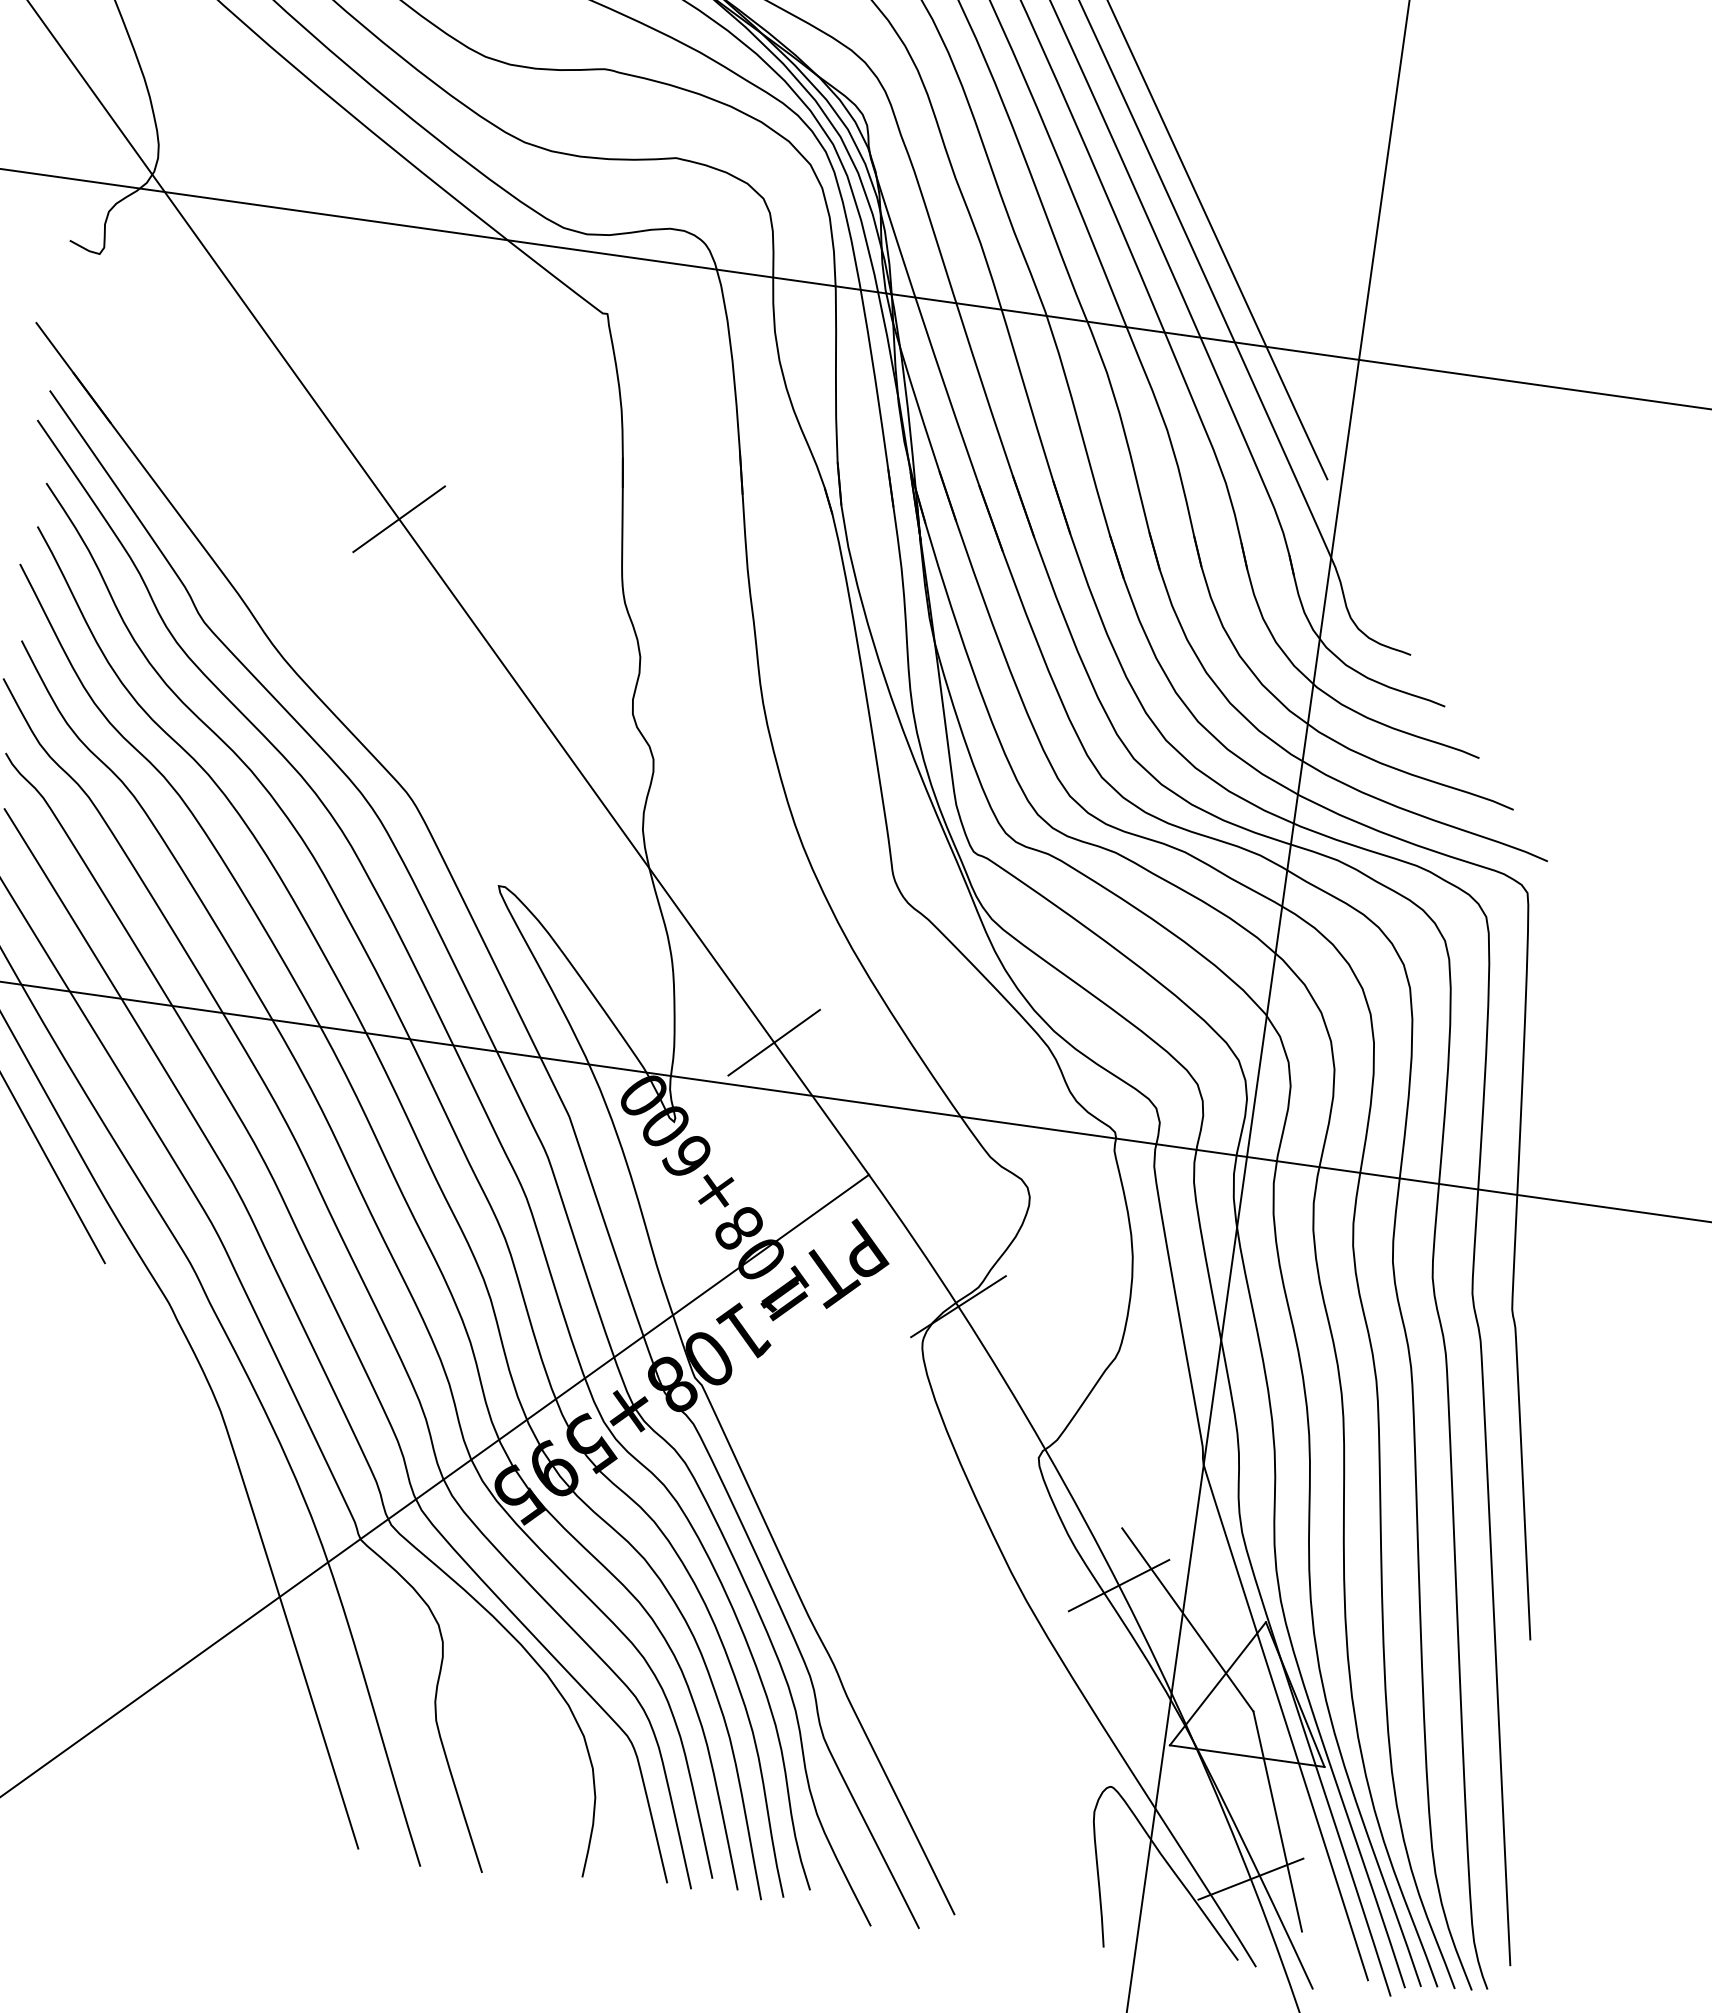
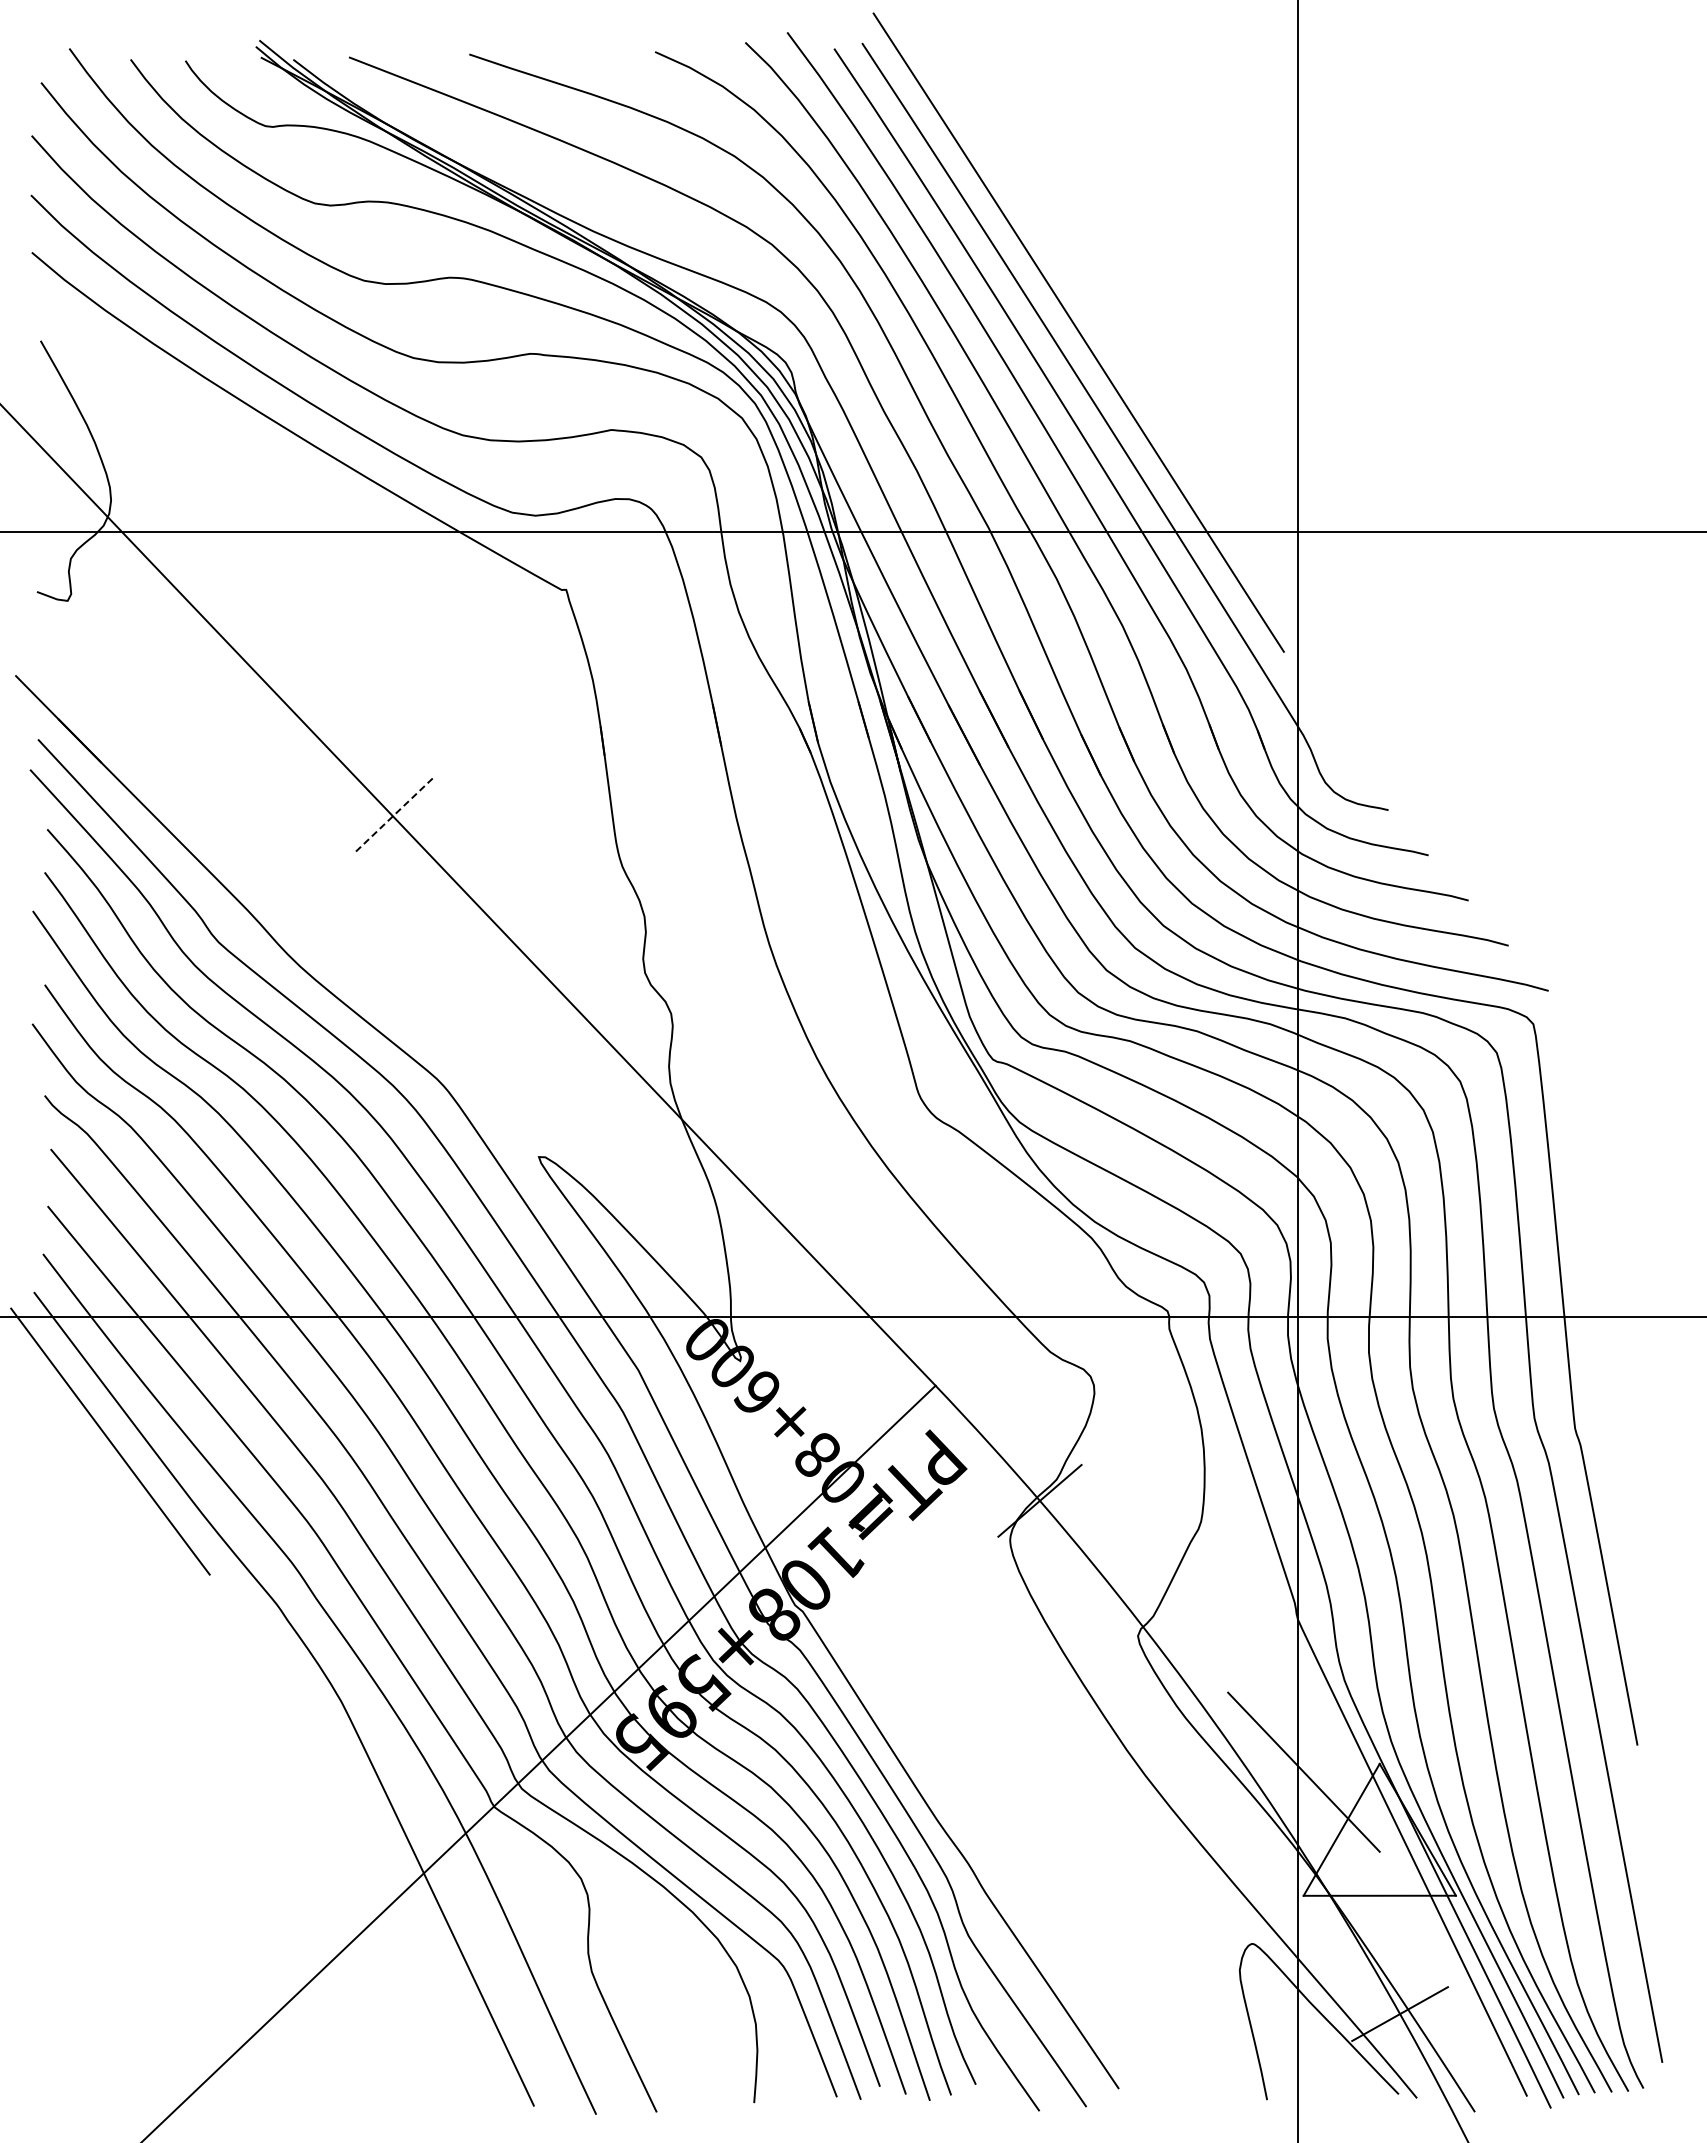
line: (398, 519) -> (392, 816), solid -> dashed
line: (773, 1042) -> (825, 1270), removed
line: (1118, 1585) -> (1232, 1748), removed
line: (1277, 1821) -> (1417, 1954), removed

